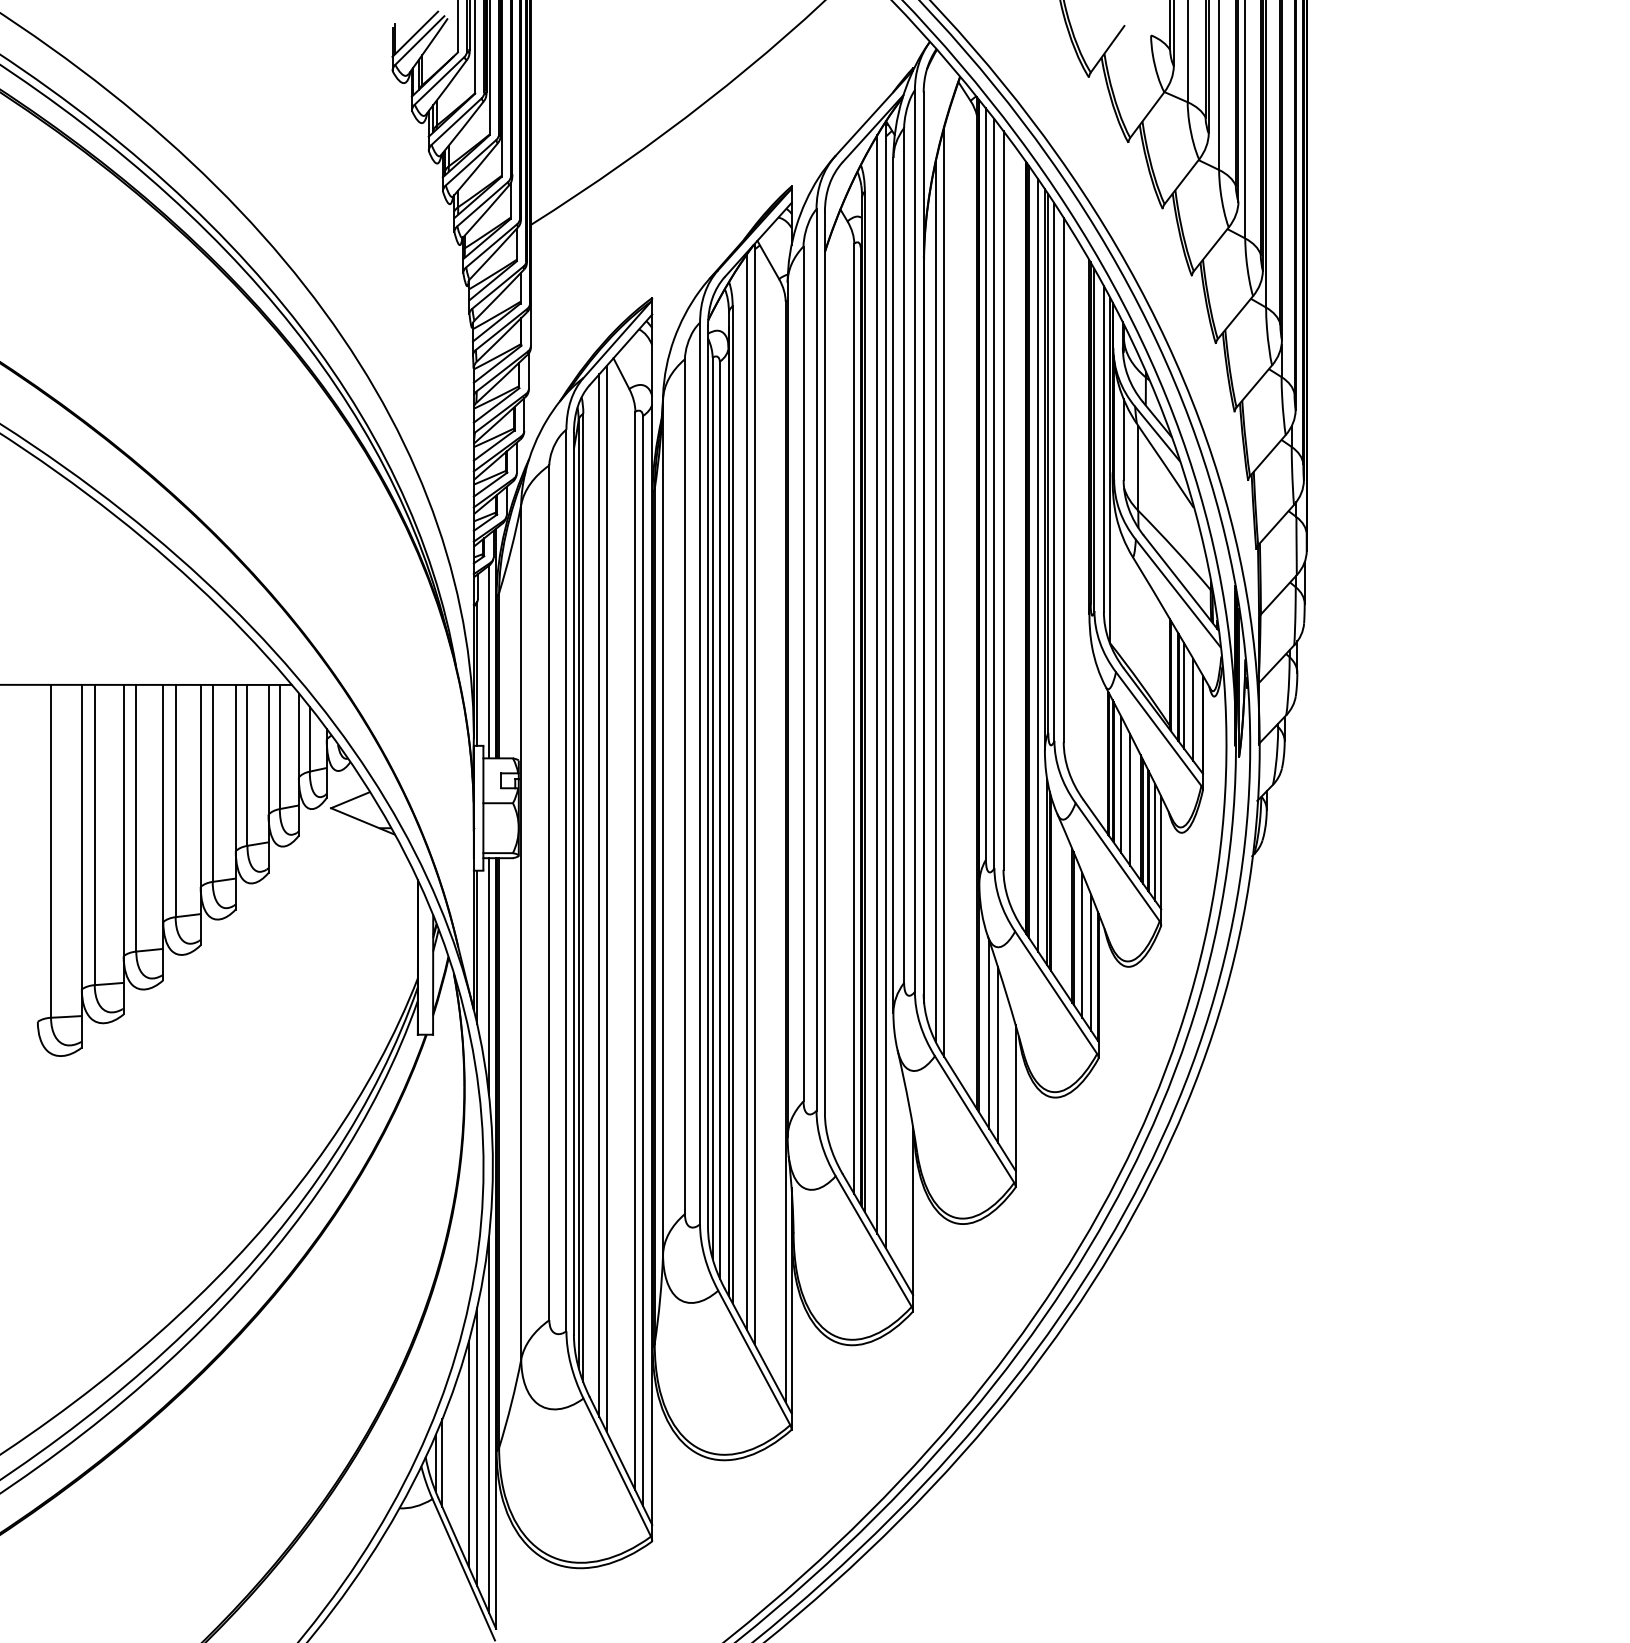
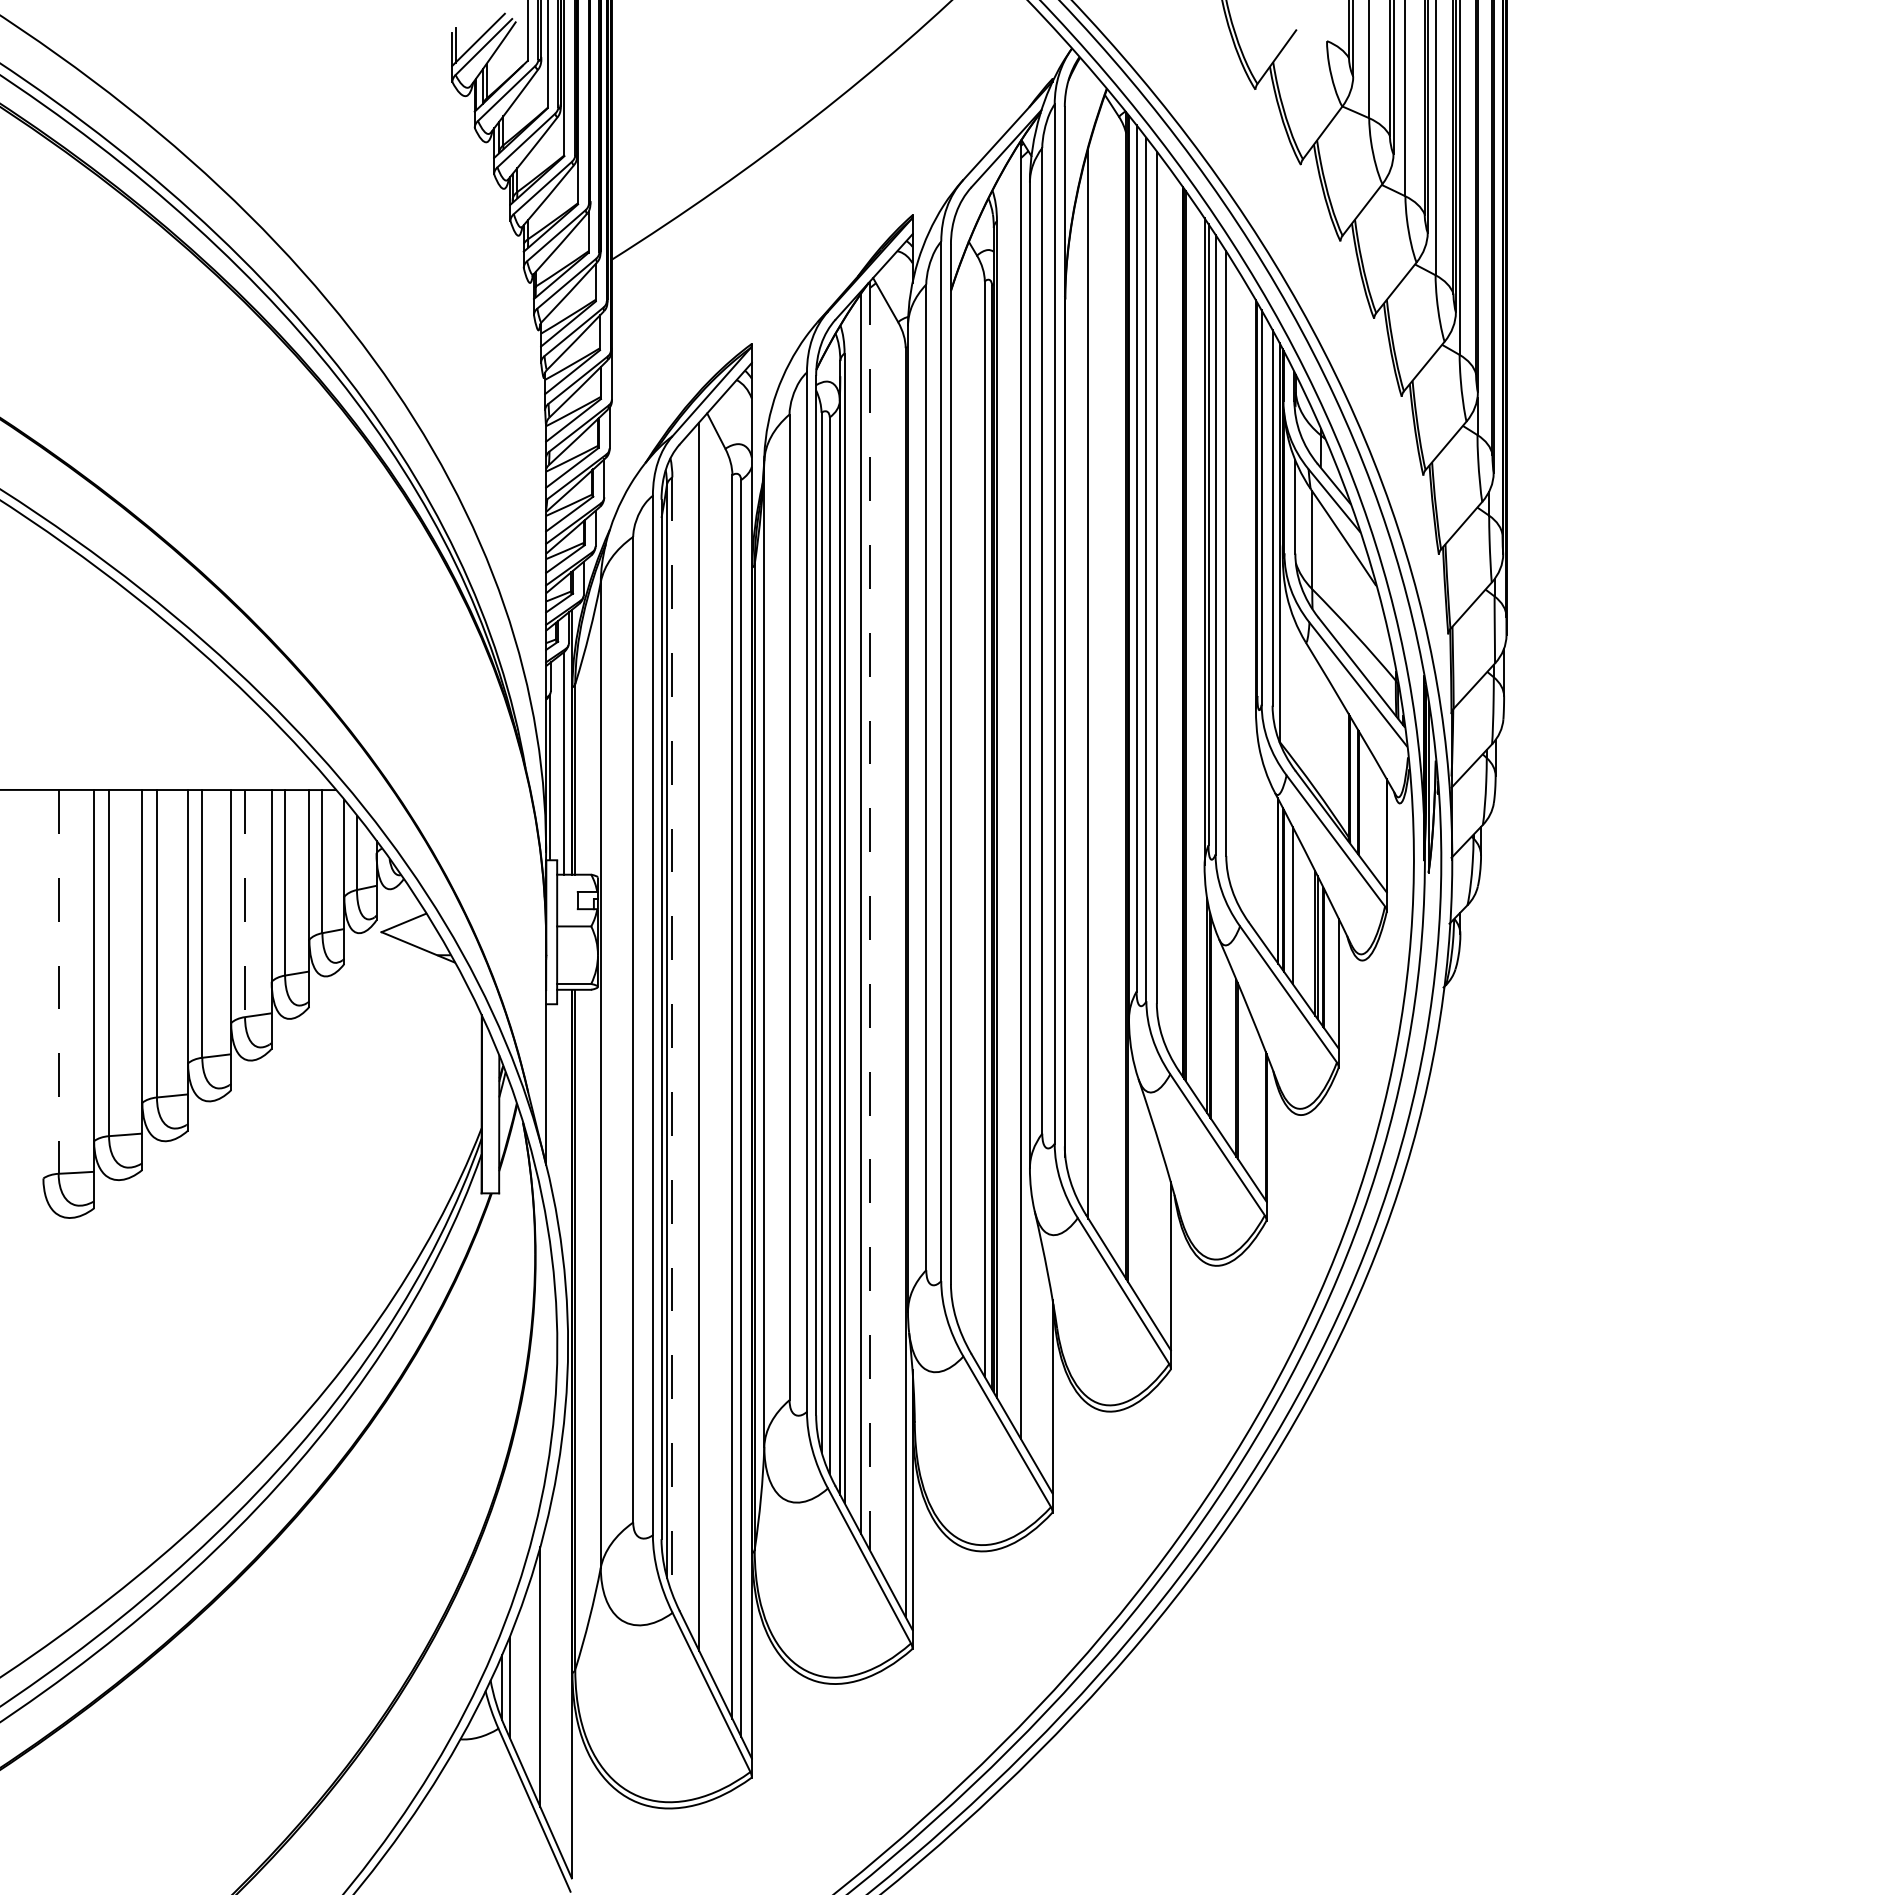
line: (1037, 565) -> (1196, 652), removed
line: (935, 602) -> (1078, 694), removed
line: (877, 684) -> (1011, 789), removed
line: (1184, 695) -> (1365, 802), removed
line: (1193, 709) -> (1375, 818), removed
line: (213, 783) -> (245, 903), solid -> dashed
line: (754, 794) -> (869, 916), solid -> dashed
line: (1130, 799) -> (1303, 922), removed
line: (1154, 842) -> (1331, 971), removed
line: (50, 850) -> (58, 981), solid -> dashed
line: (599, 895) -> (690, 1032), removed
line: (583, 898) -> (672, 1036), solid -> dashed
line: (1082, 944) -> (1247, 1089), removed
line: (476, 947) -> (549, 1092), removed
line: (1090, 962) -> (1257, 1110), removed
line: (488, 975) -> (563, 1125), removed
line: (989, 1034) -> (1140, 1193), removed
line: (998, 1054) -> (1150, 1216), removed
line: (488, 1424) -> (563, 1642), removed
line: (476, 1446) -> (549, 1668), removed

